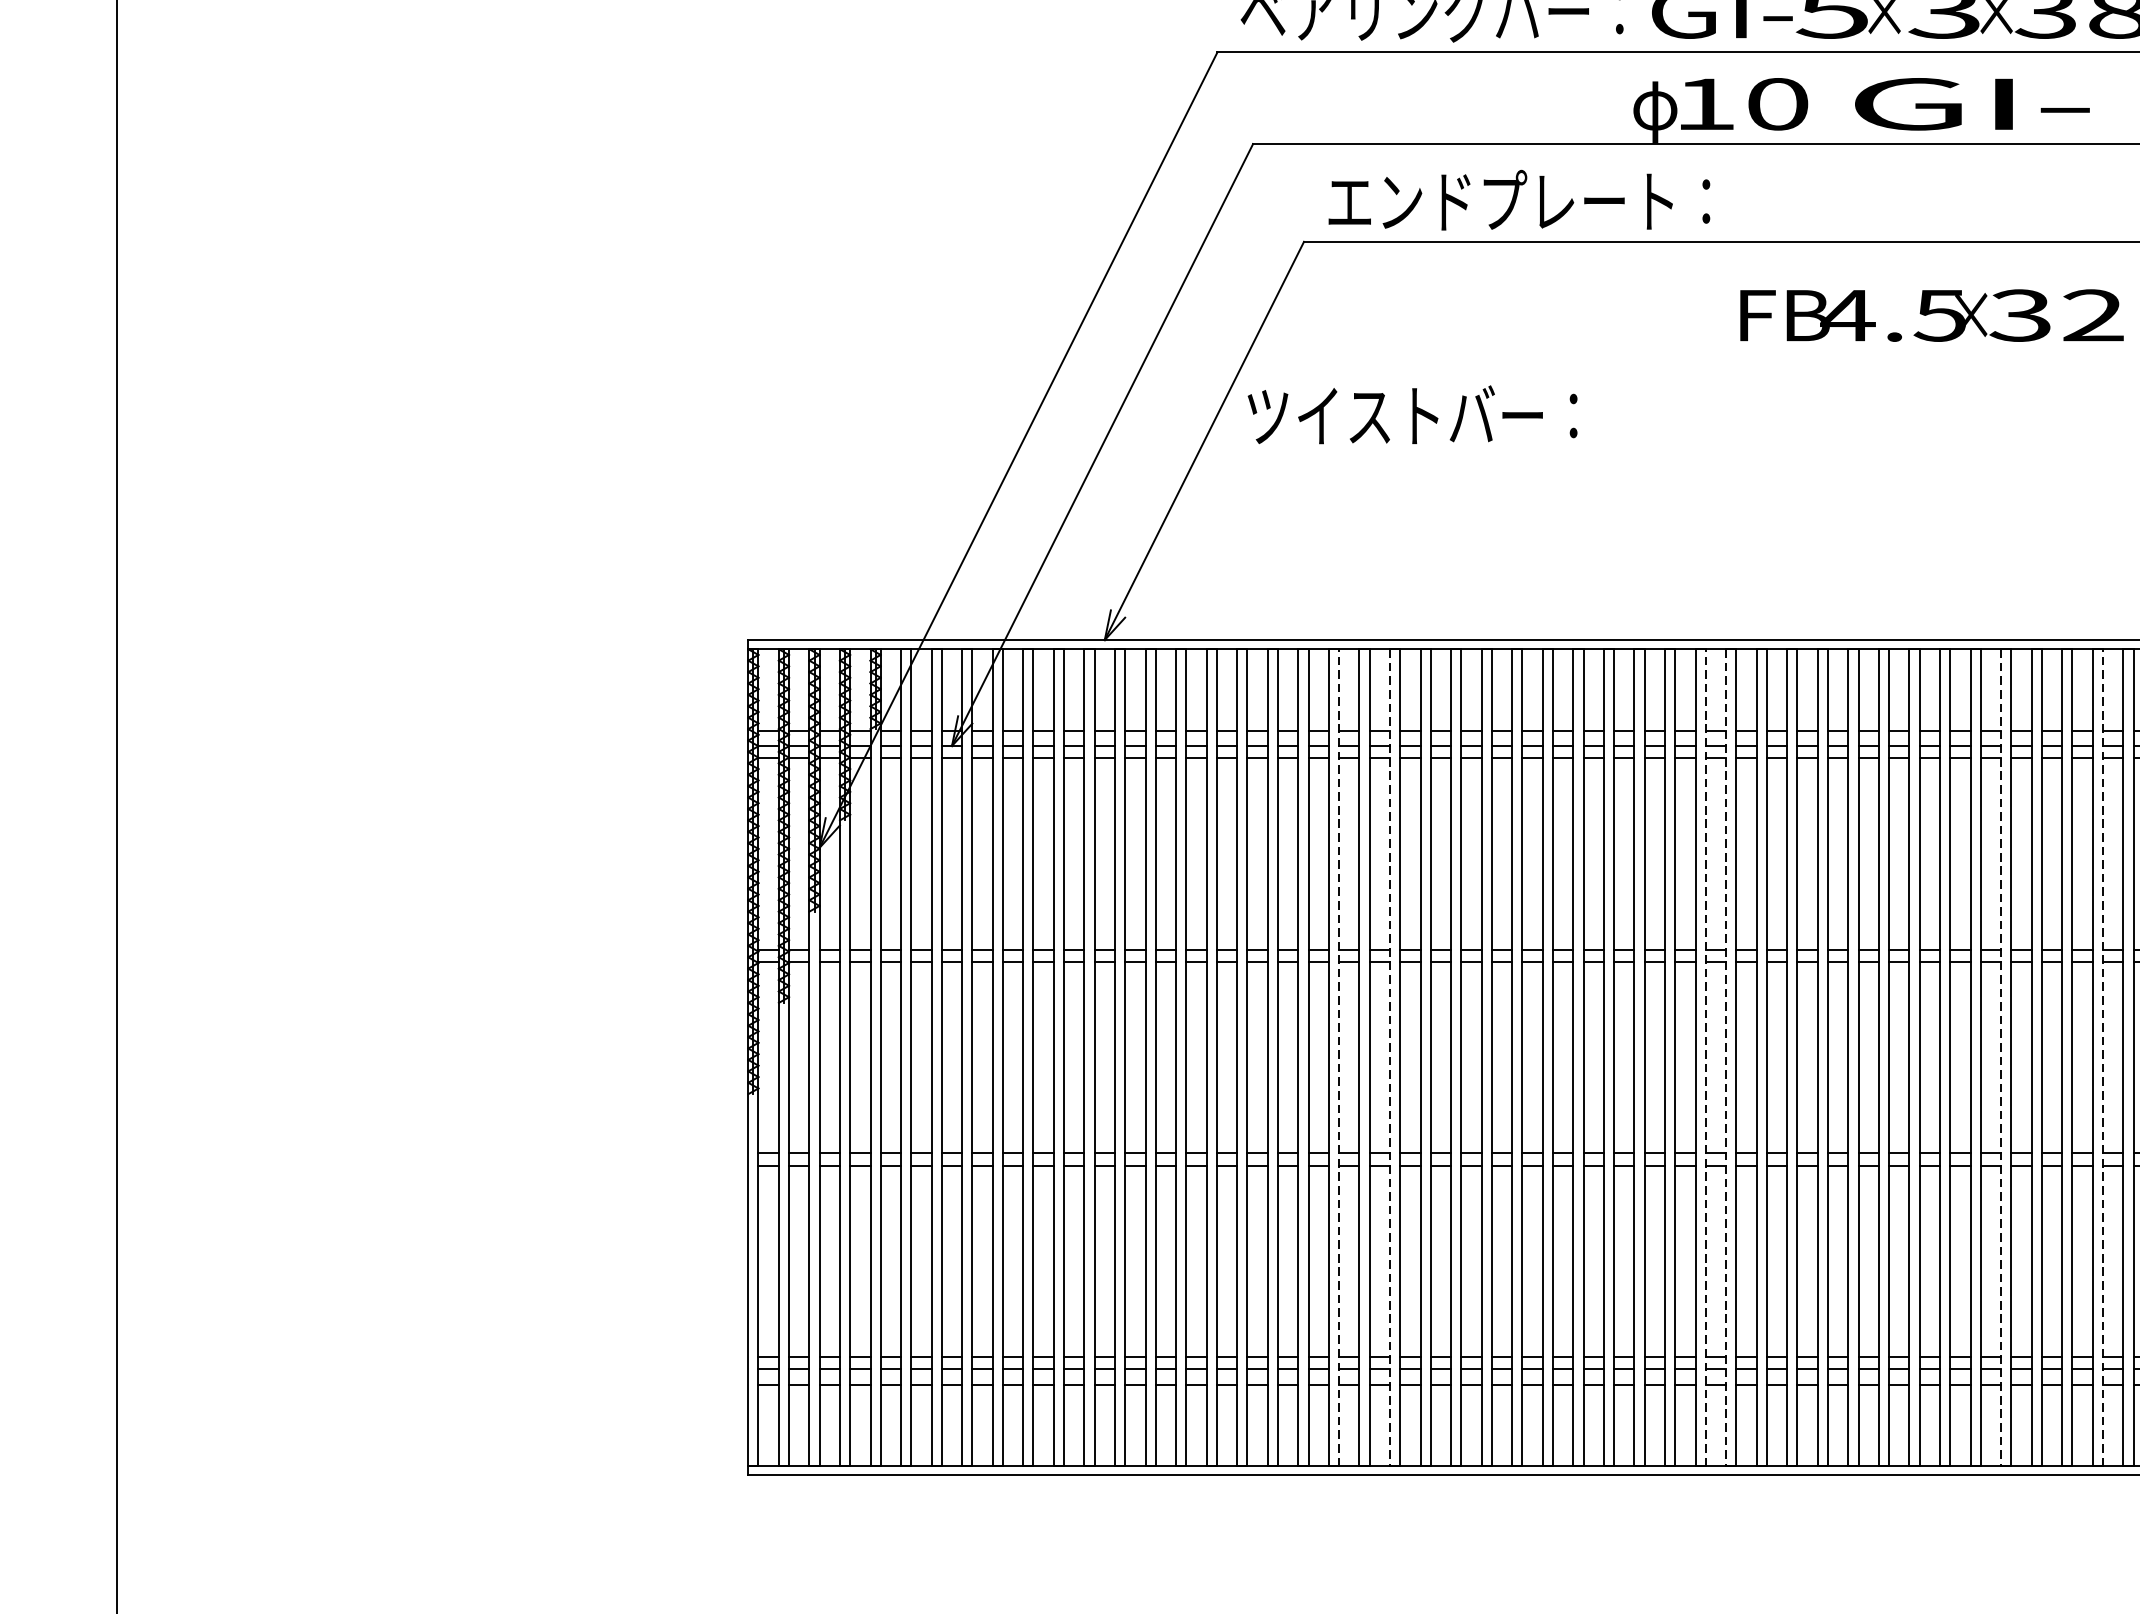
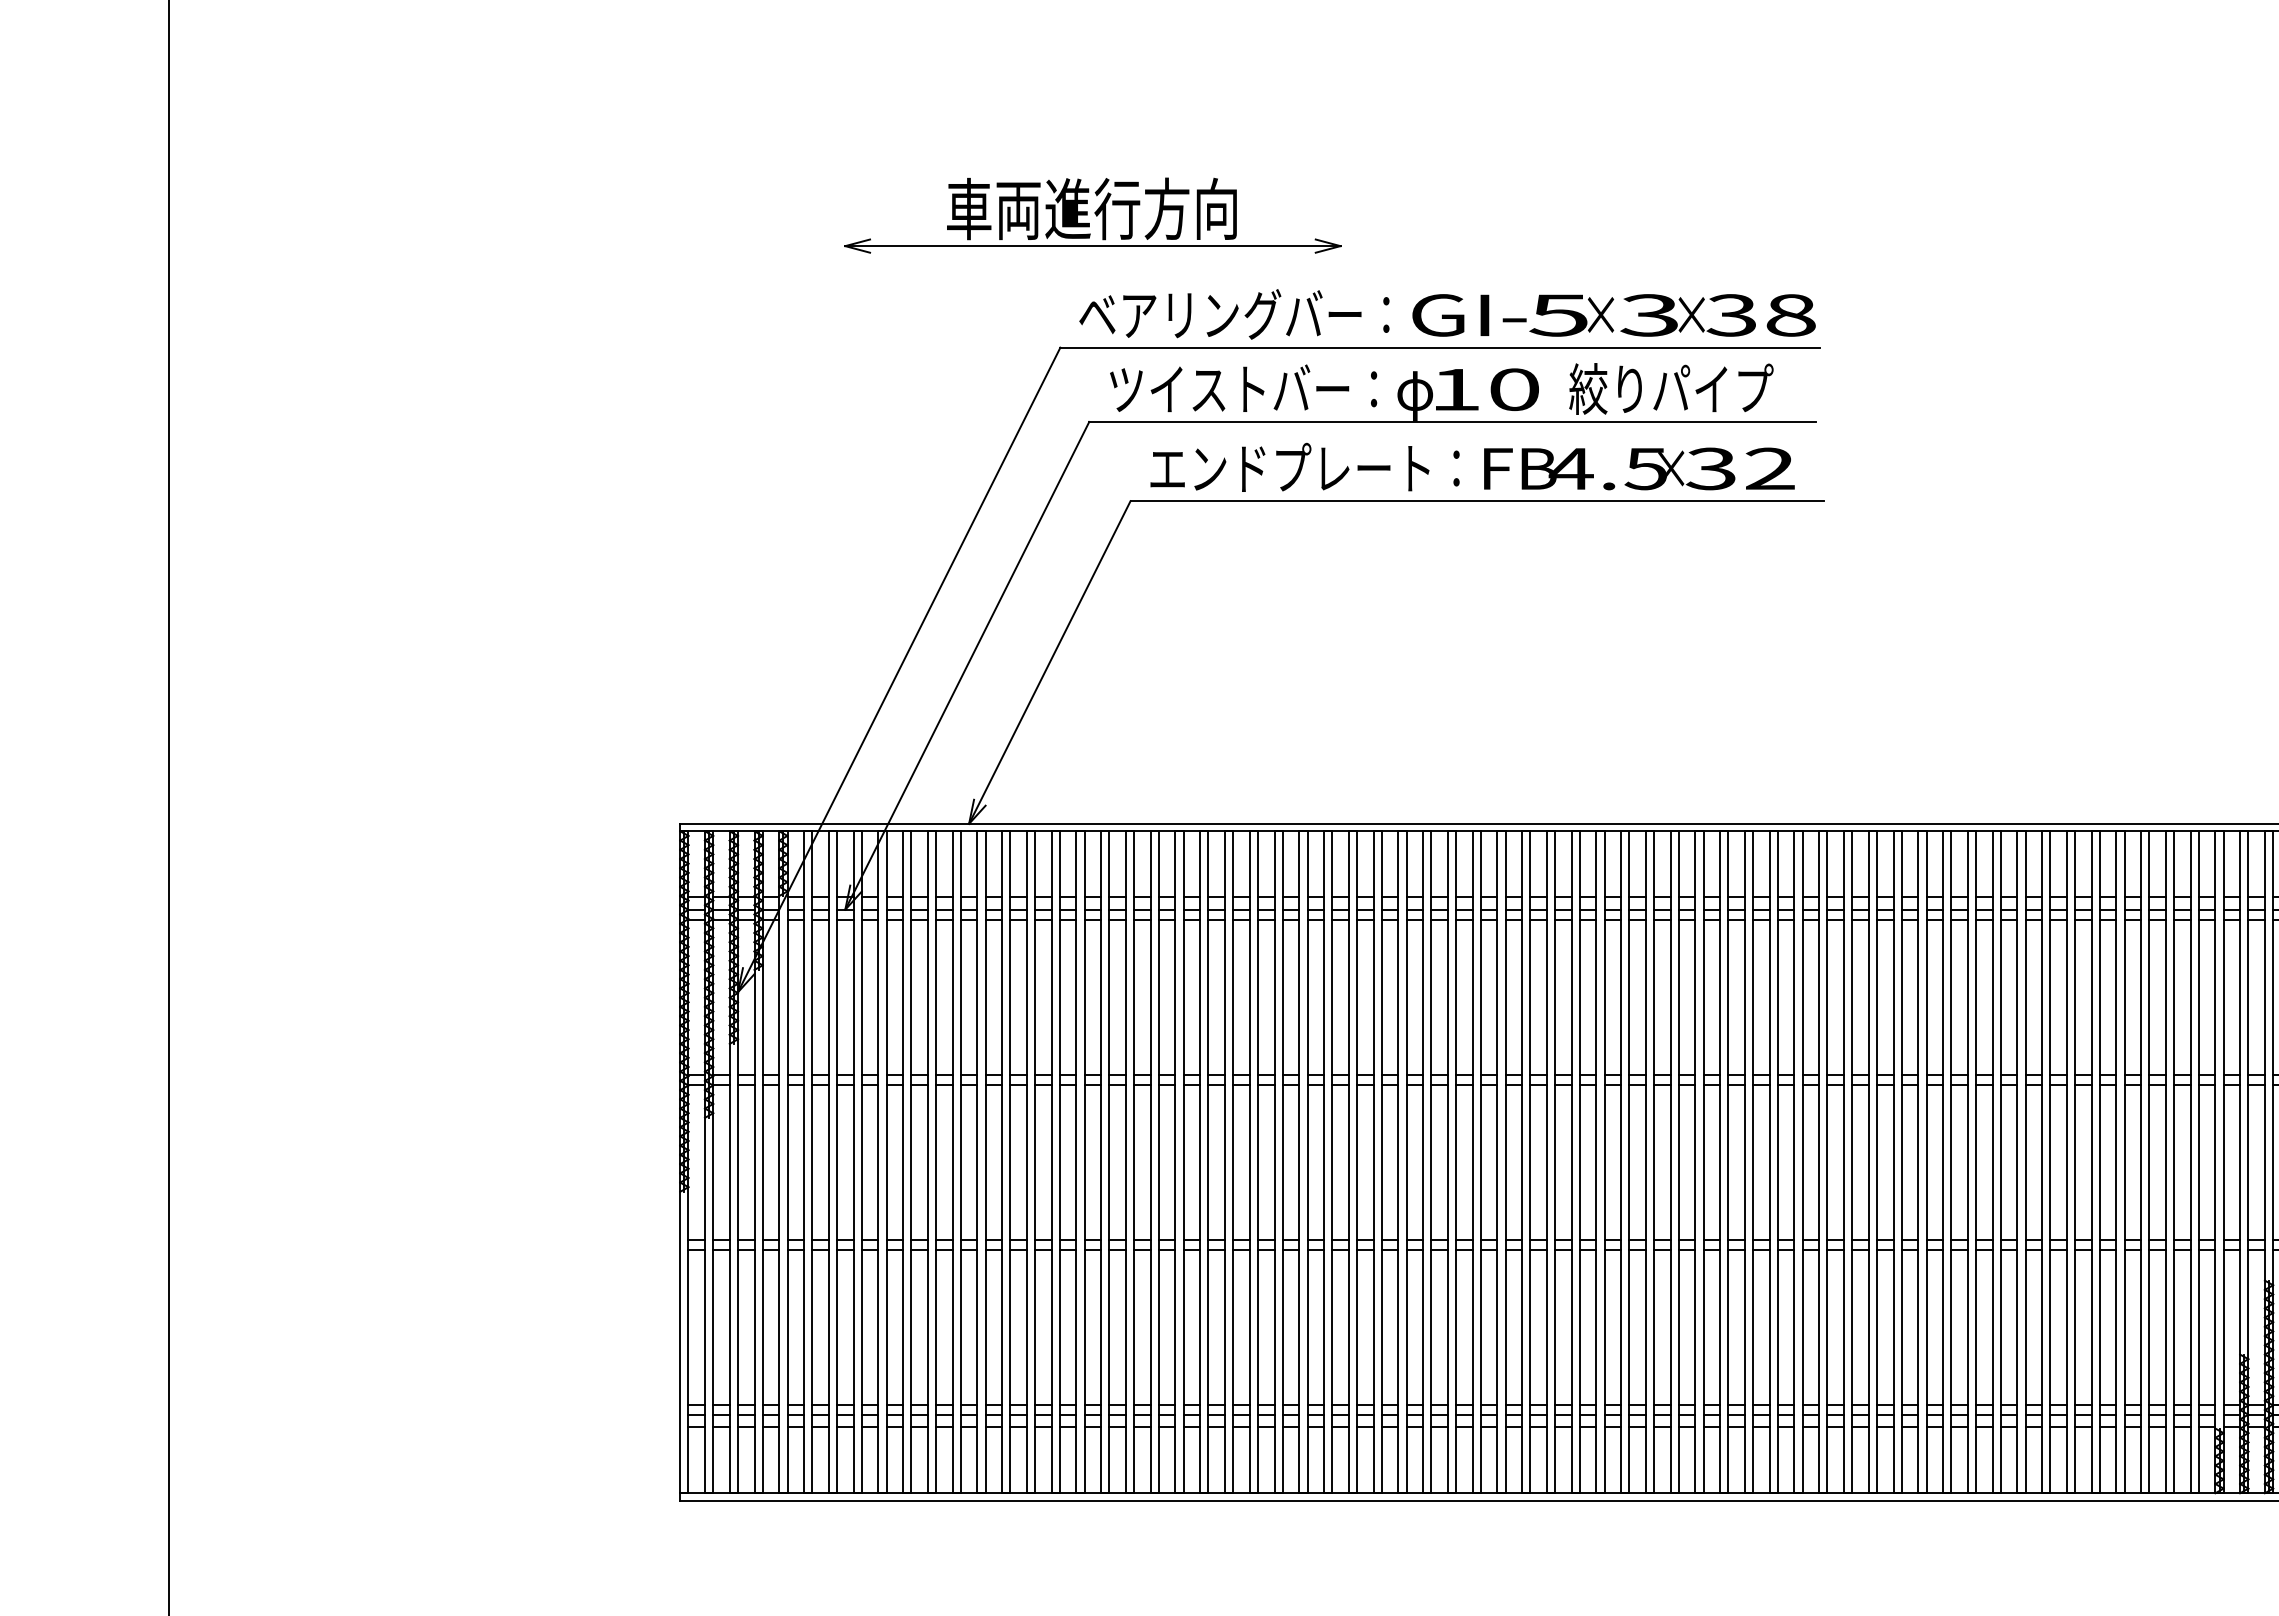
text: (1971, 102) -> (1671, 388), GI- -> 絞りパイプ
text: (1932, 315) -> (1639, 468), moved
text: (1412, 415) -> (1243, 388), moved
line: (1338, 1057) -> (1158, 1162), dashed -> solid
line: (1390, 1057) -> (1200, 1162), dashed -> solid
line: (1706, 1057) -> (1456, 1162), dashed -> solid
line: (1726, 1057) -> (1472, 1162), dashed -> solid
line: (2001, 1057) -> (1695, 1162), dashed -> solid
line: (2102, 1057) -> (1777, 1162), dashed -> solid

